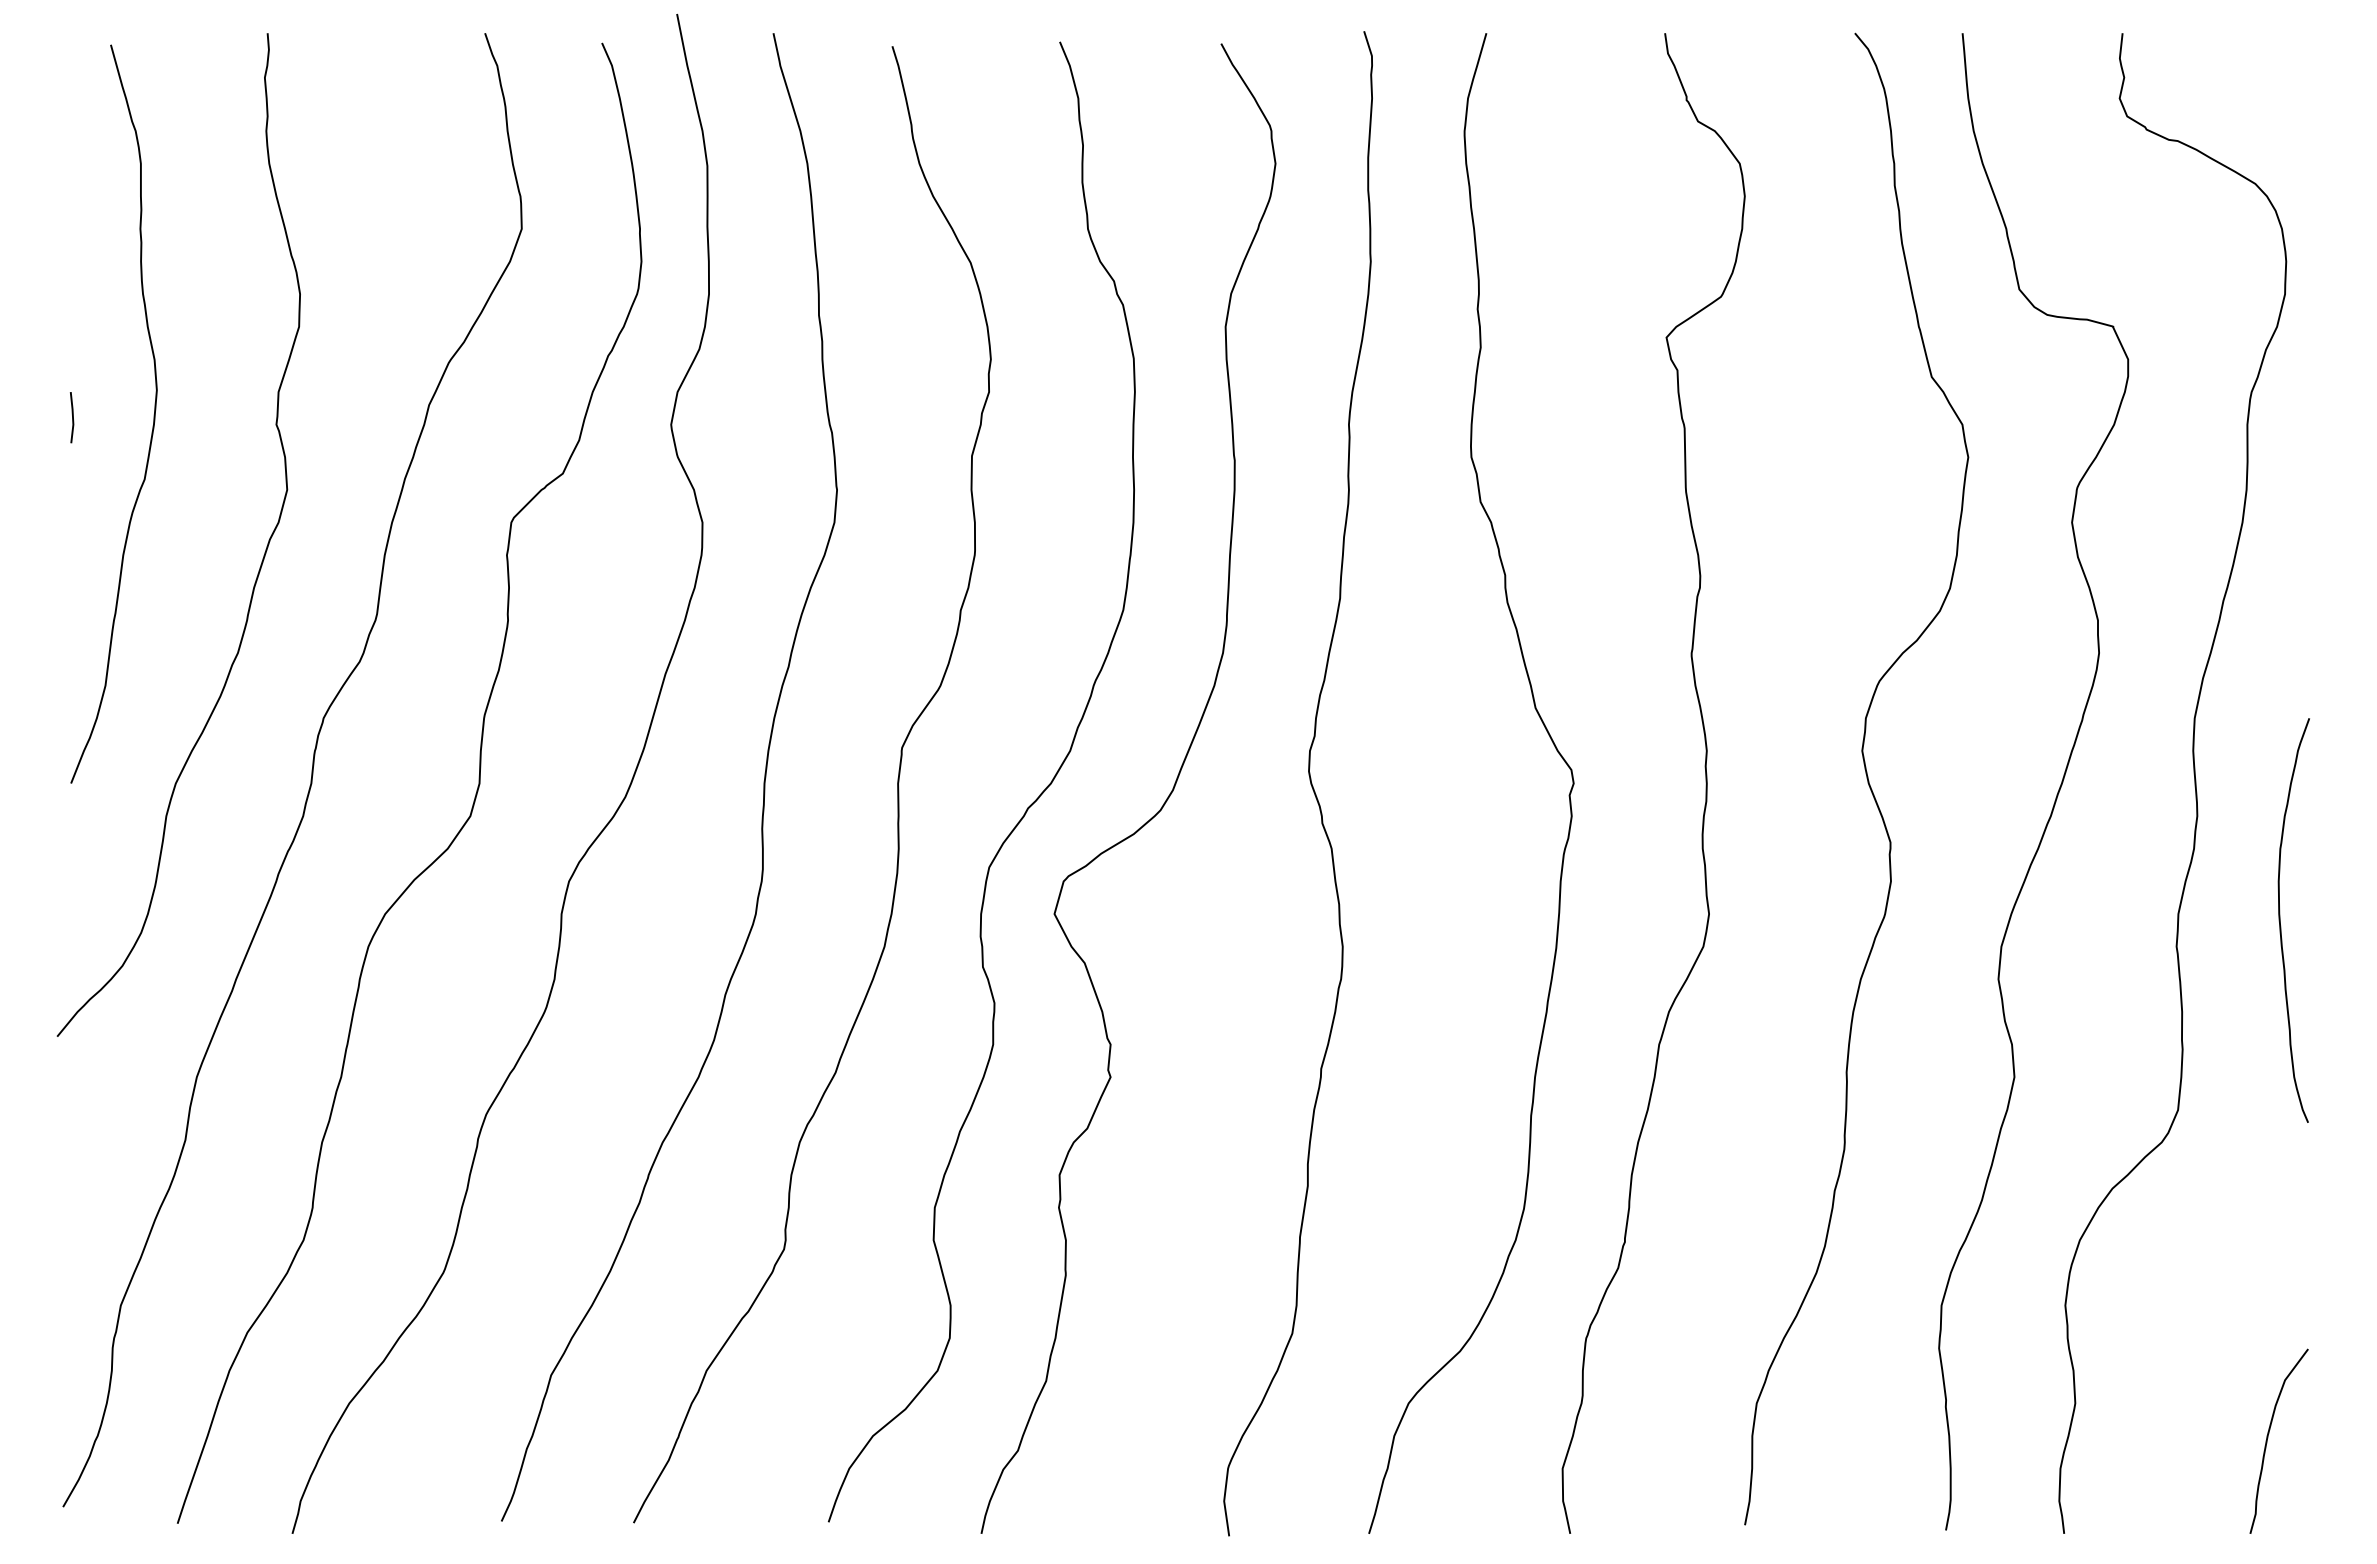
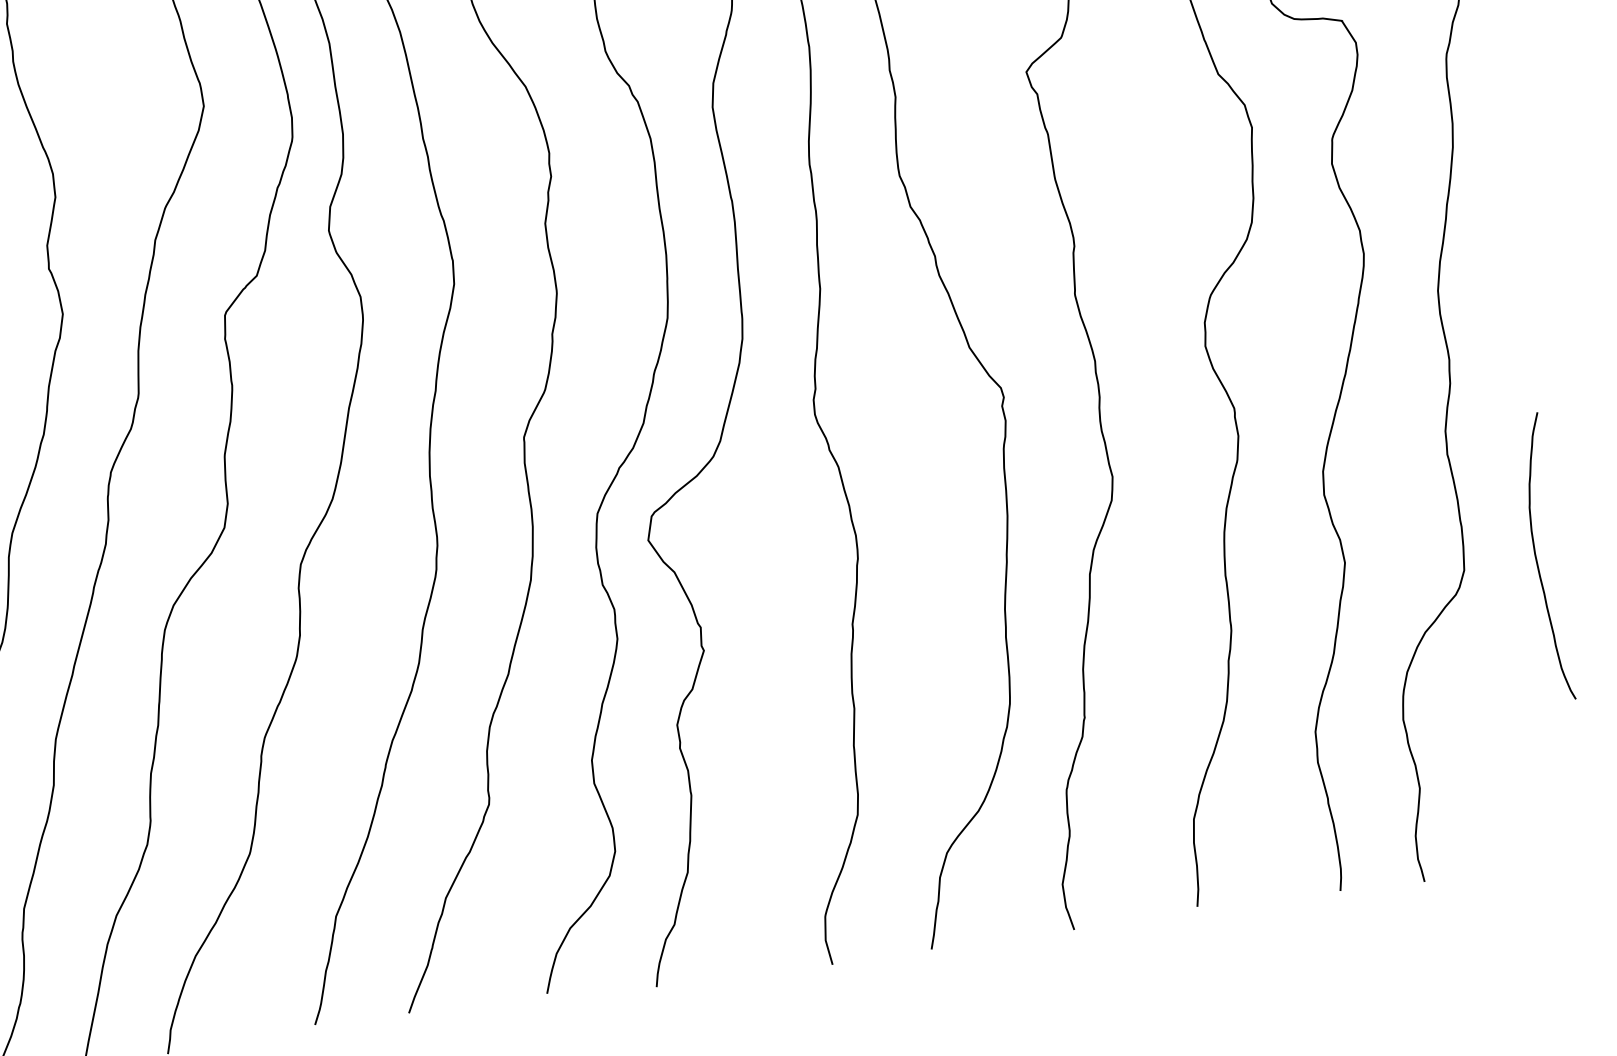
curve: (2280, 920) -> (1536, 558), moved
curve: (2268, 1438) -> (1560, 794), removed

